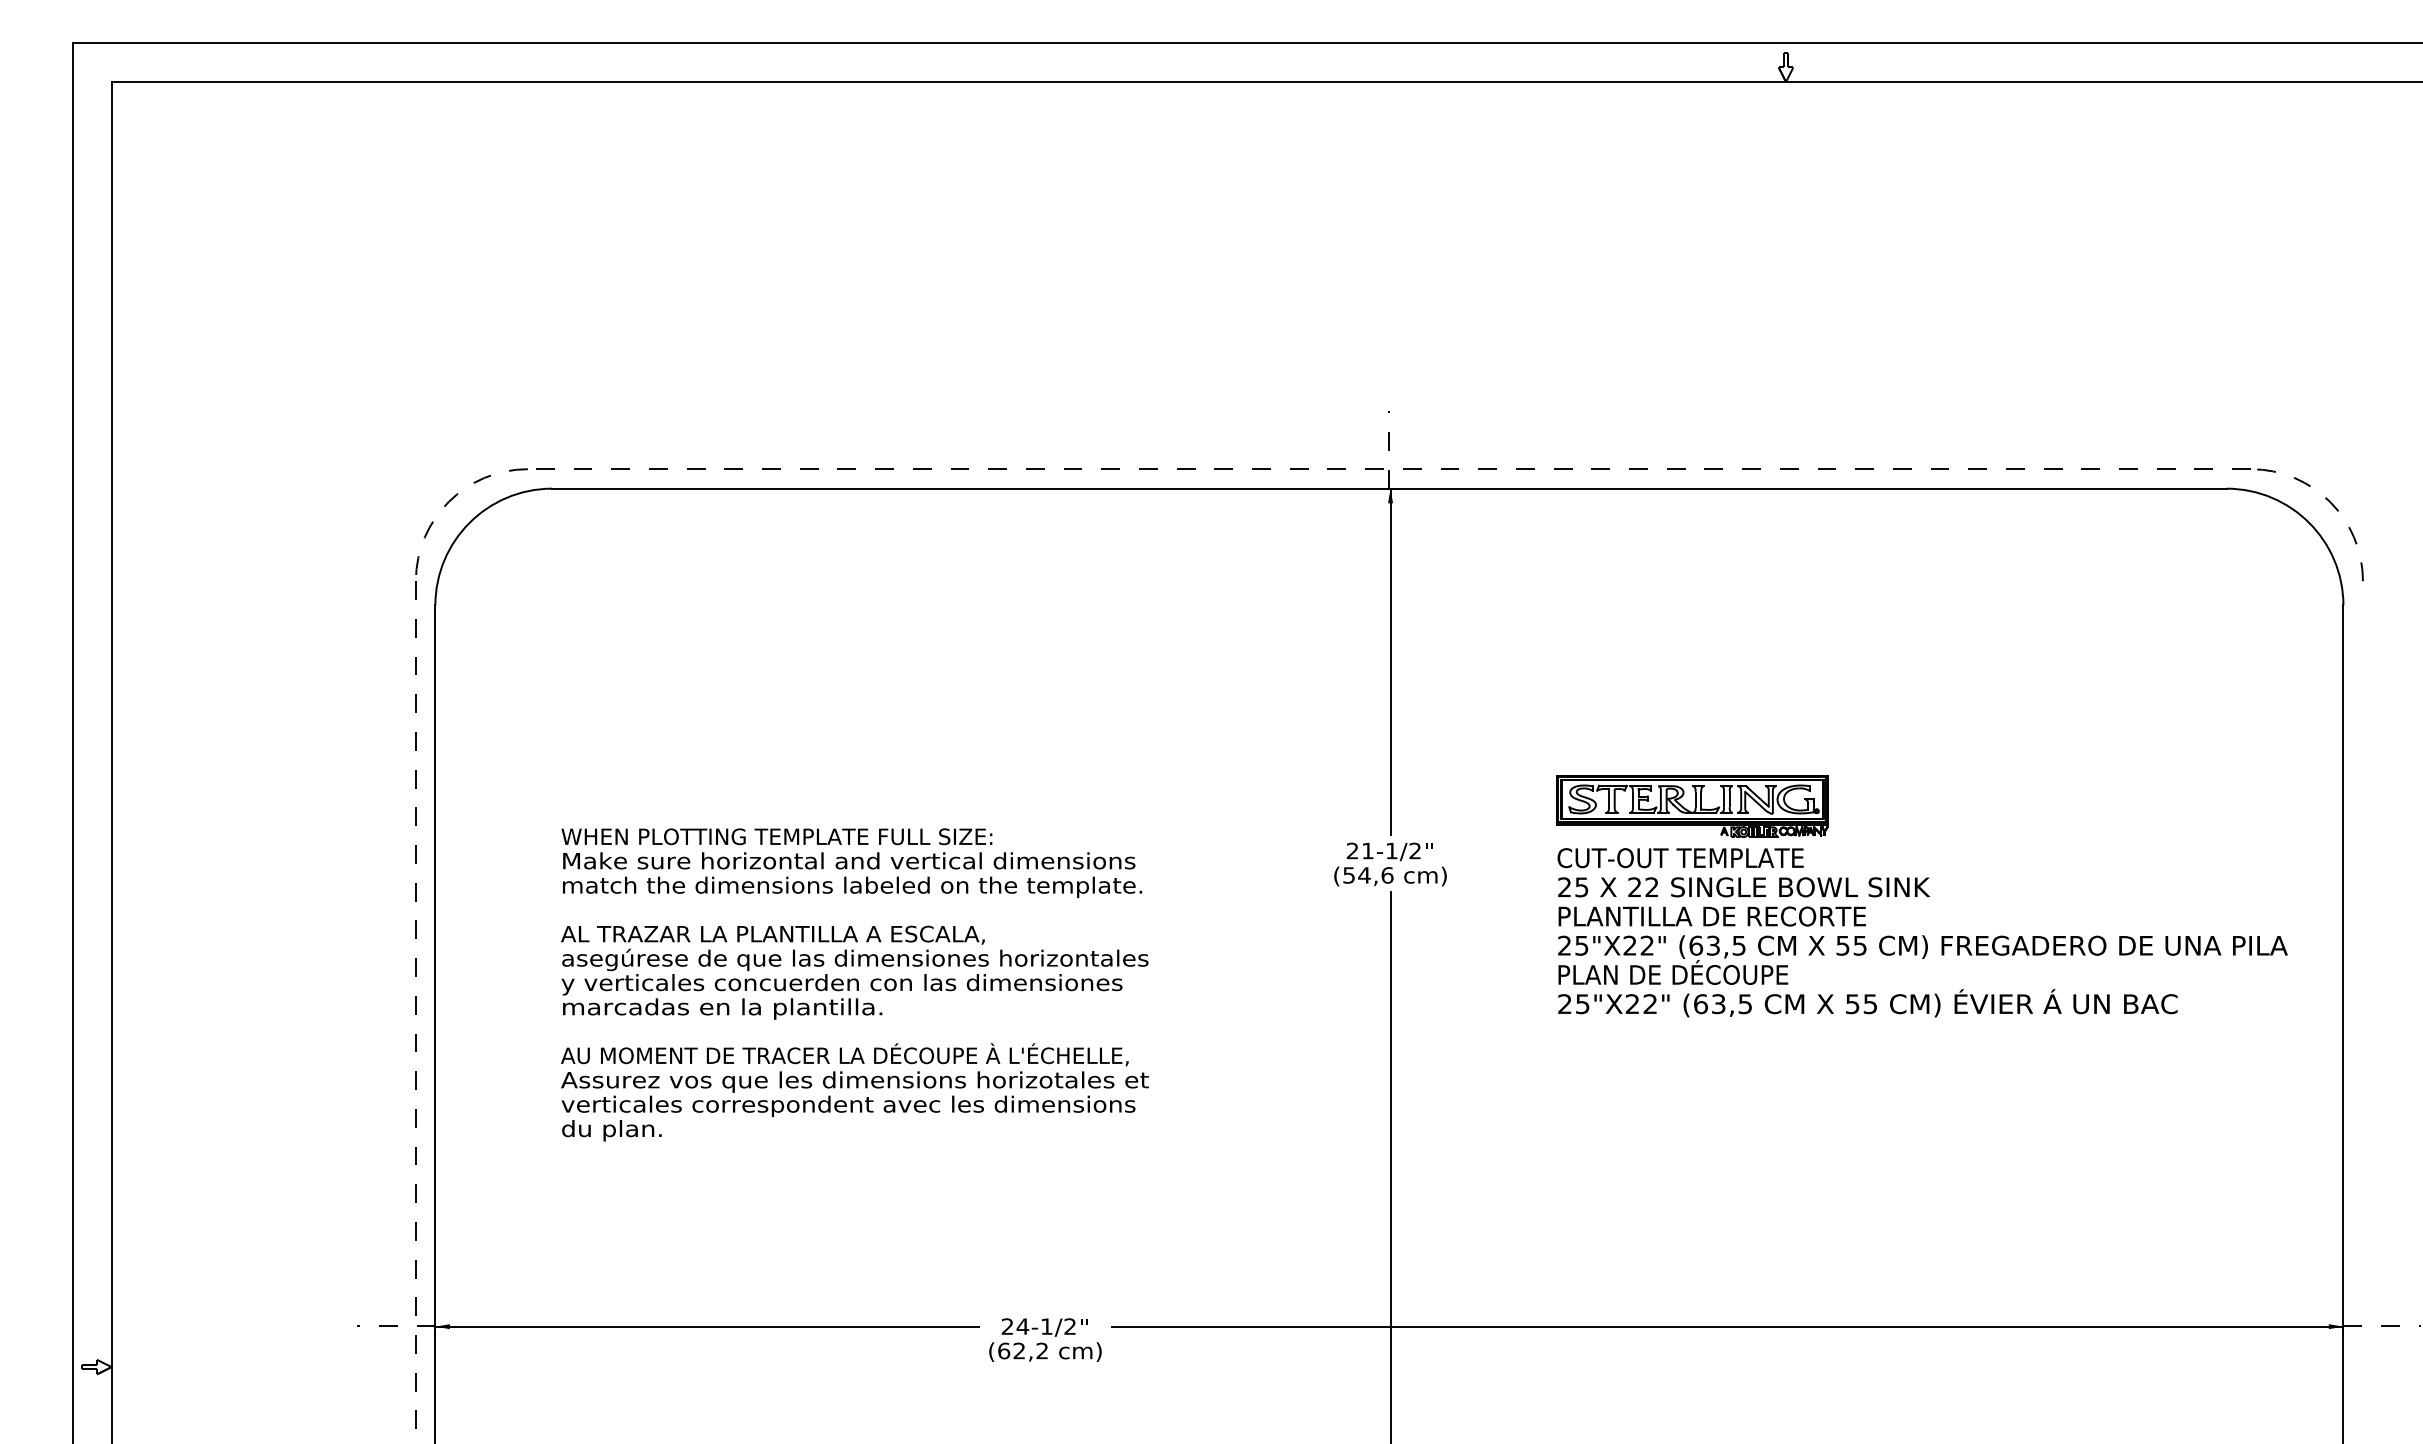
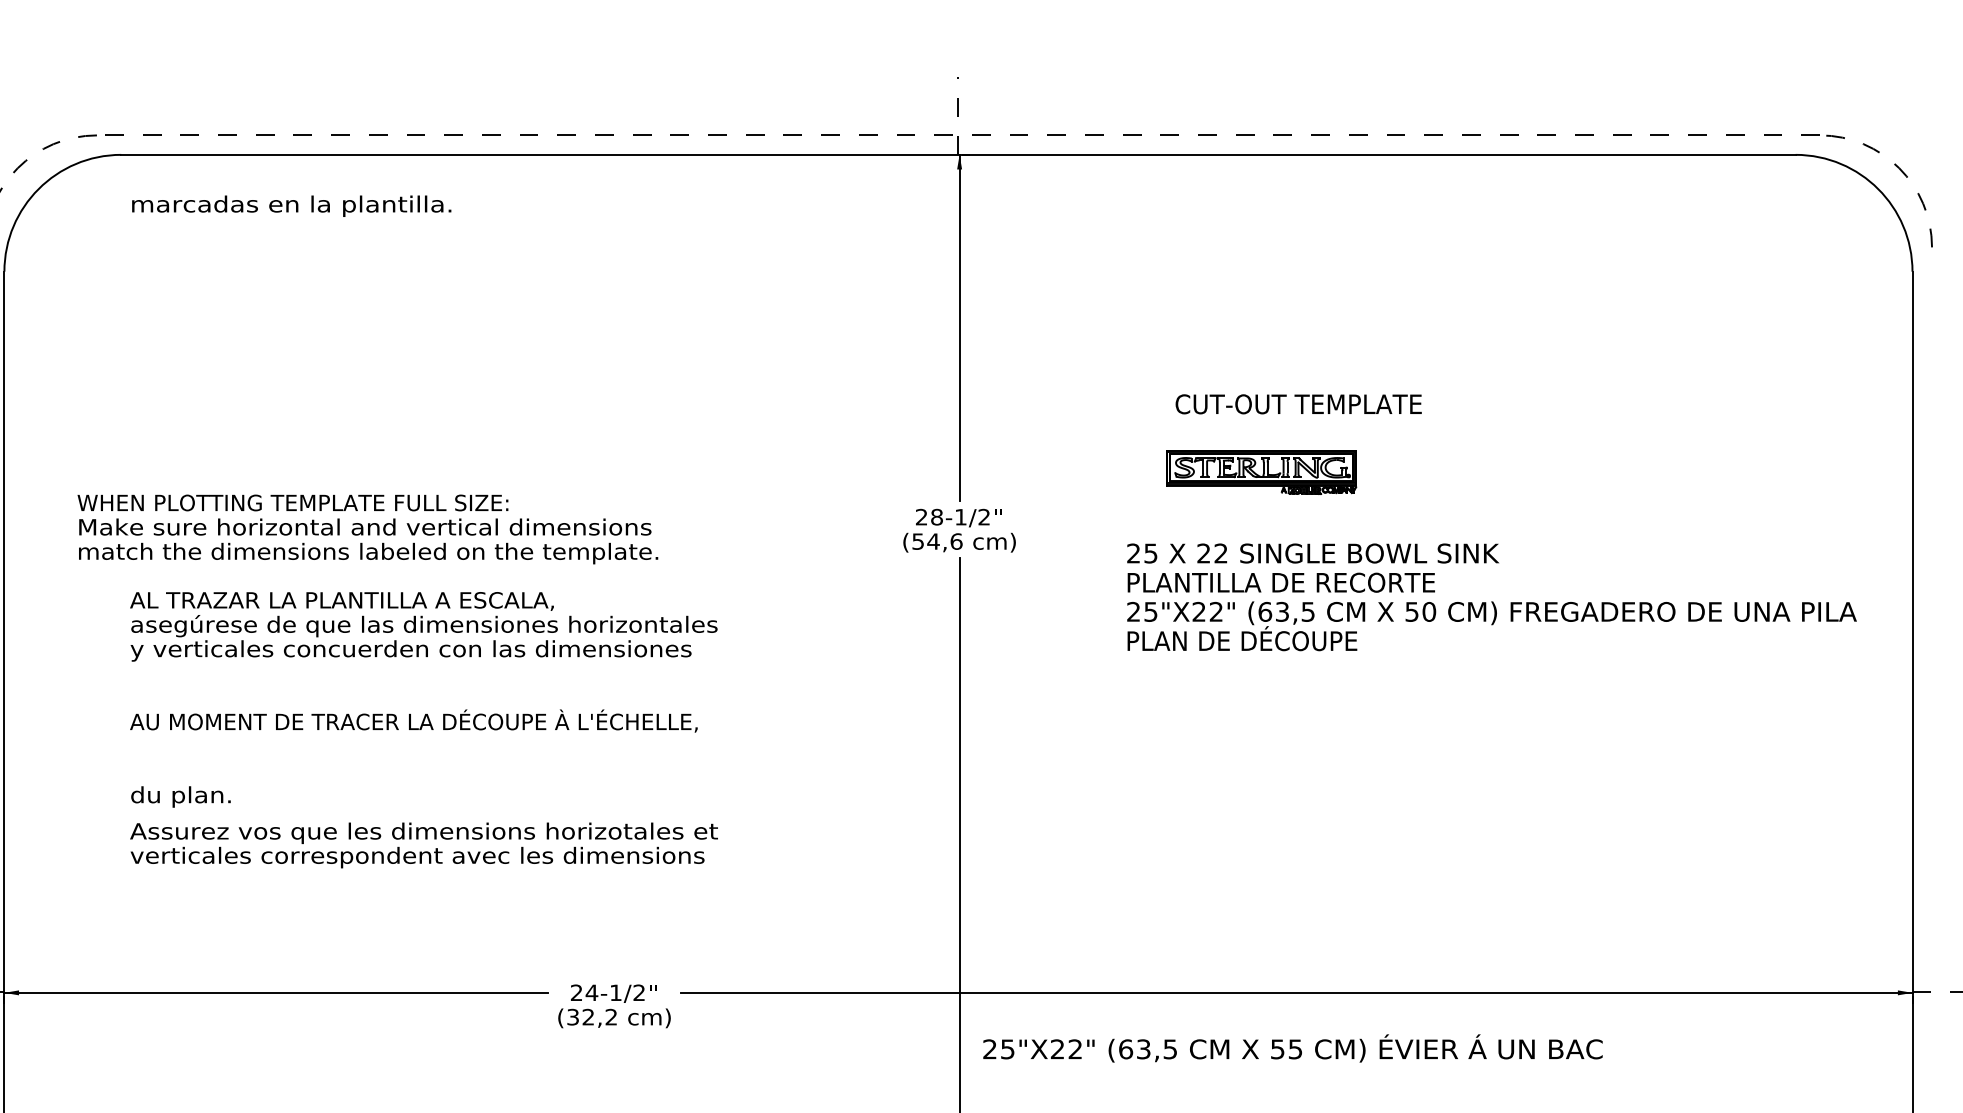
part: (1692, 806) -> (1261, 472), size x0.7
text: (1367, 850) -> (936, 516), 21-1/2 -> 28-1/2
text: (1680, 858) -> (1298, 404), moved
text: (851, 863) -> (367, 529), moved
text: (1860, 945) -> (1429, 611), 55 -> 50
text: (1867, 1003) -> (1292, 1048), moved
text: (722, 1008) -> (291, 205), moved
text: (854, 1094) -> (423, 845), moved
text: (1004, 1350) -> (573, 1016), (62,2 -> (32,2

